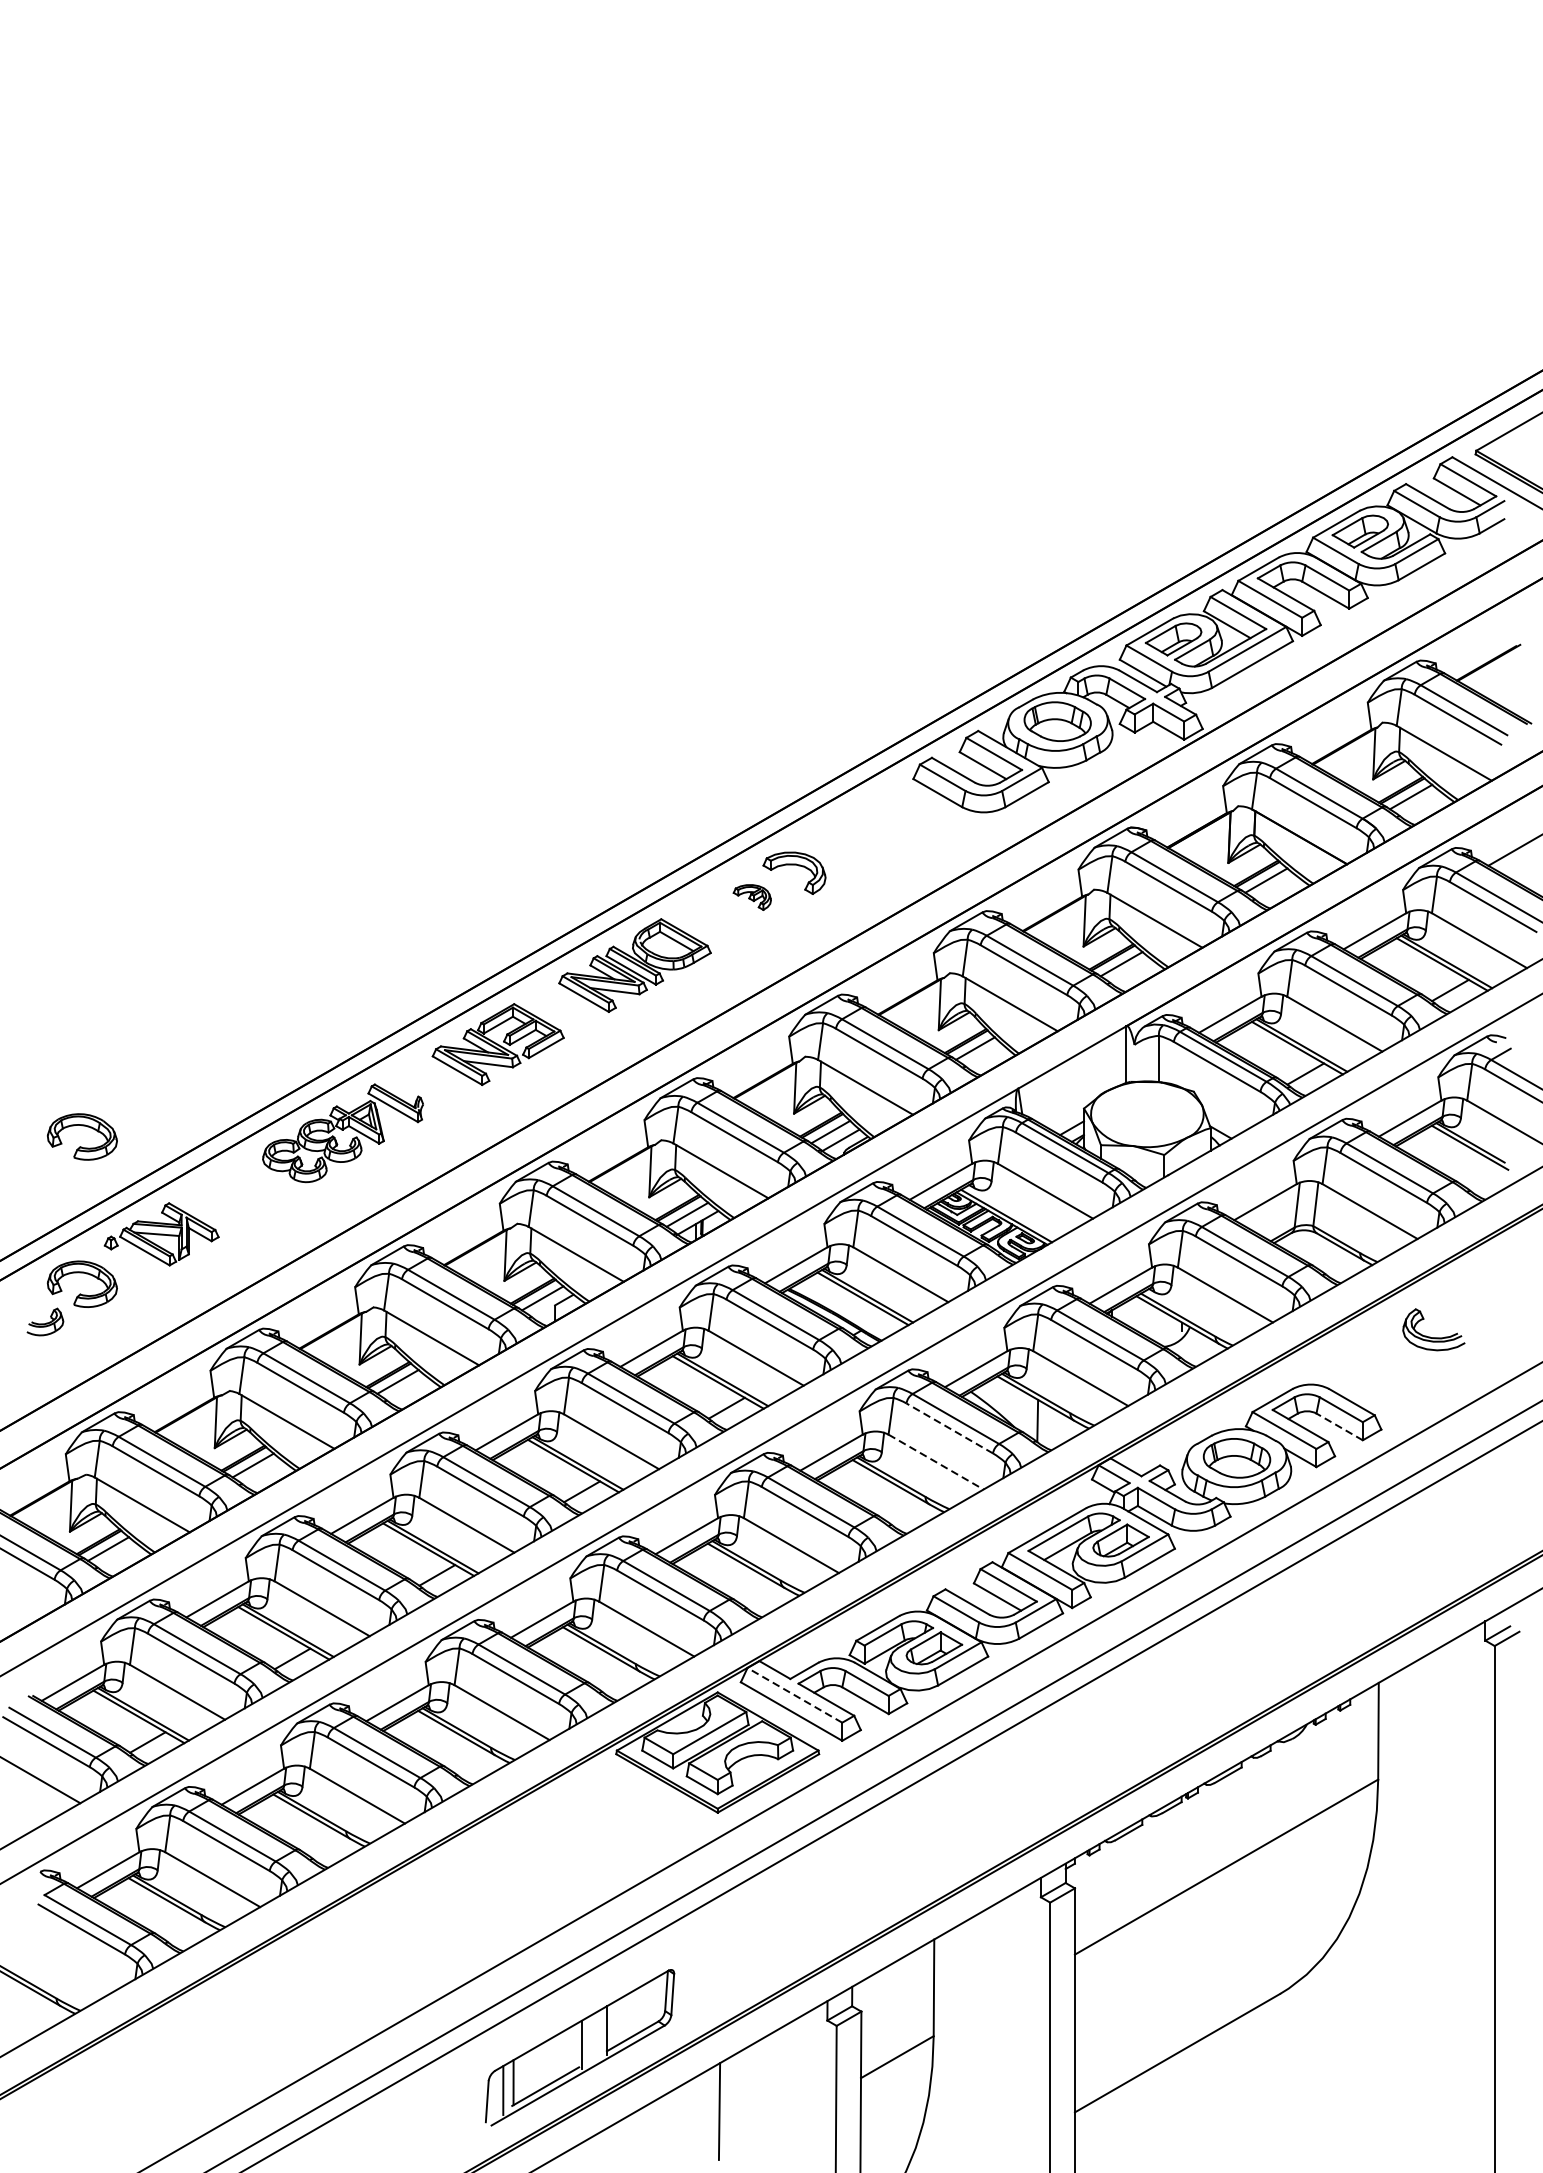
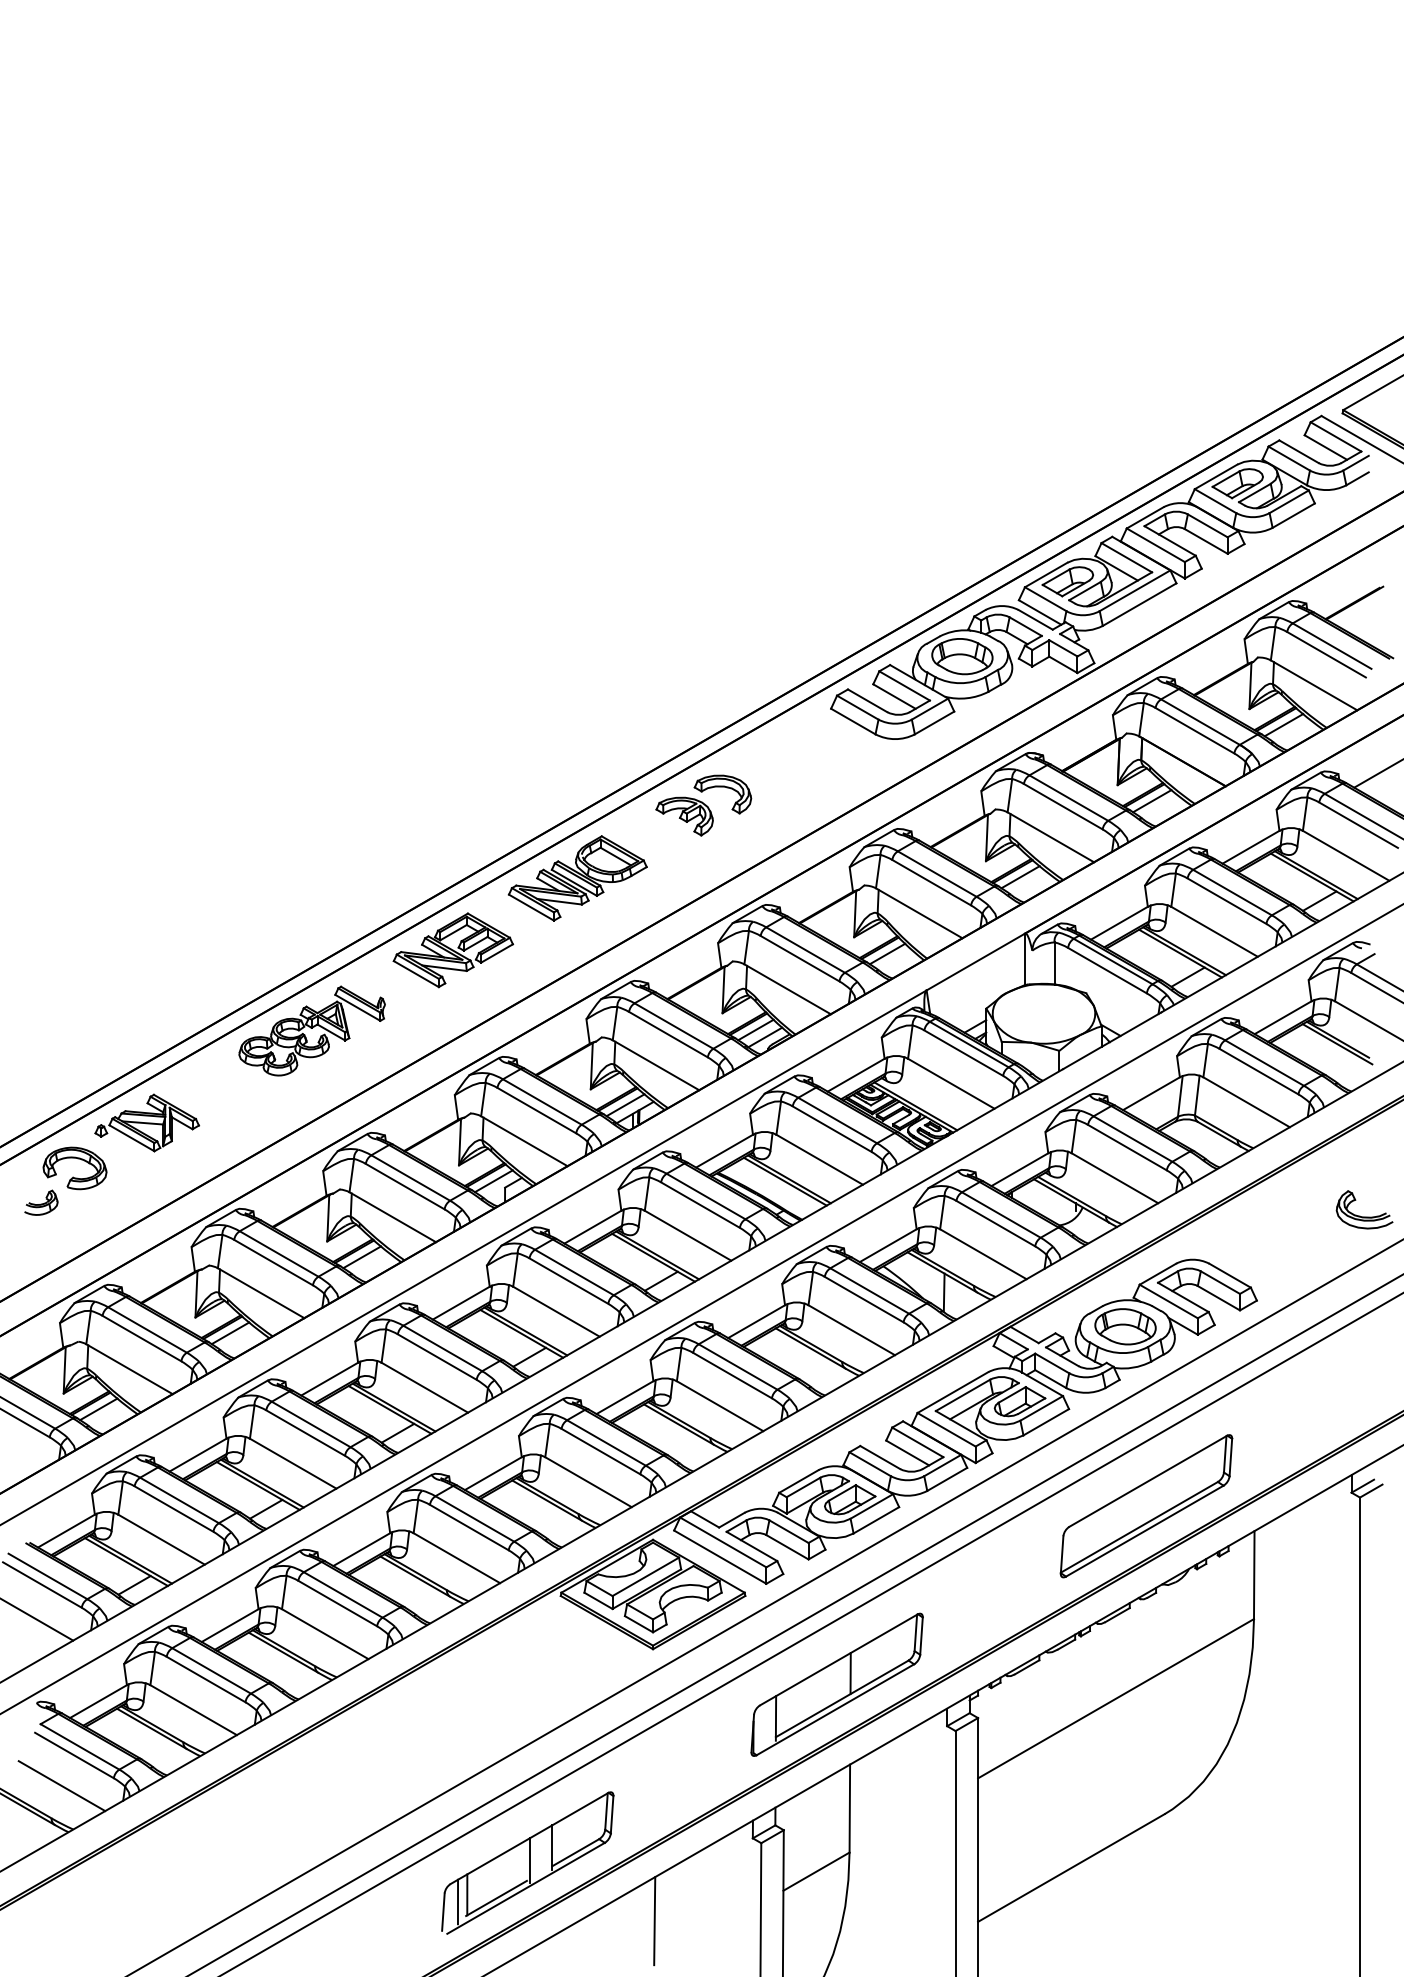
part: (752, 897) -> (684, 816), size x1.67
part: (80, 1145) -> (73, 1042), removed
part: (1433, 1337) -> (1364, 1216), moved
line: (1339, 1426) -> (1218, 1297), dashed -> solid
line: (949, 1428) -> (863, 1299), dashed -> solid
line: (935, 1462) -> (851, 1330), dashed -> solid
part: (1260, 1655) -> (1146, 1506), added
line: (795, 1695) -> (723, 1542), dashed -> solid
part: (919, 1851) -> (836, 1684), added
line: (67, 1963) -> (61, 1786), added

